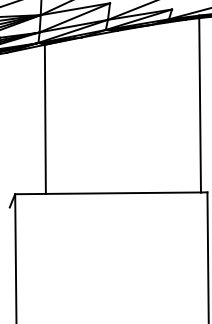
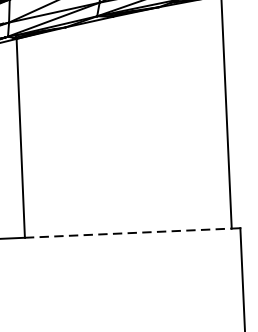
line: (123, 193) -> (128, 233), solid -> dashed

